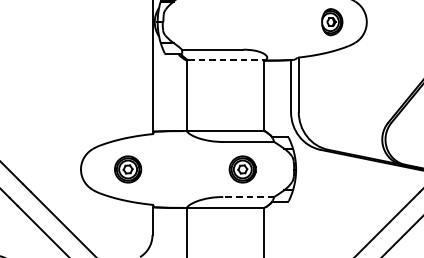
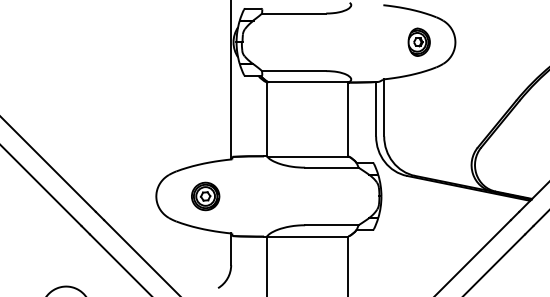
line: (227, 60) -> (309, 82), dashed -> solid
part: (242, 169) -> (325, 196), removed
line: (248, 197) -> (331, 225), dashed -> solid

